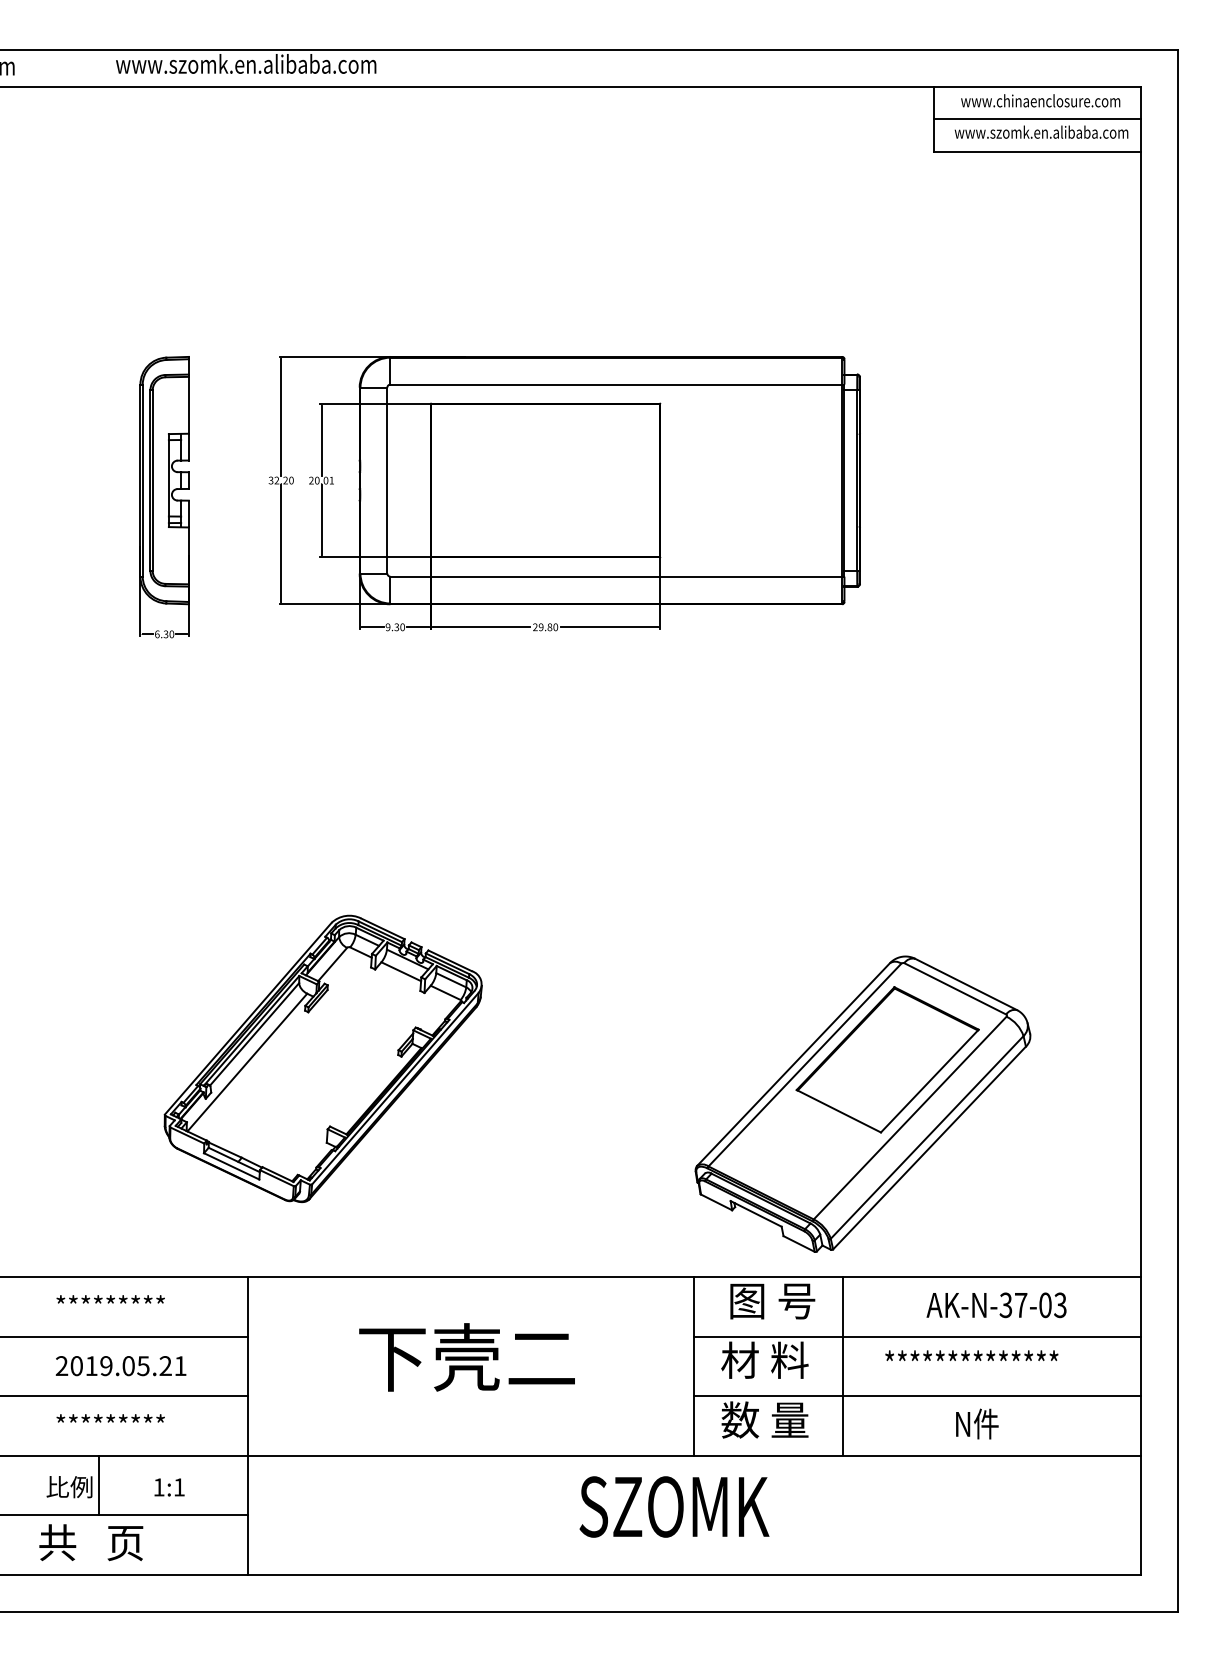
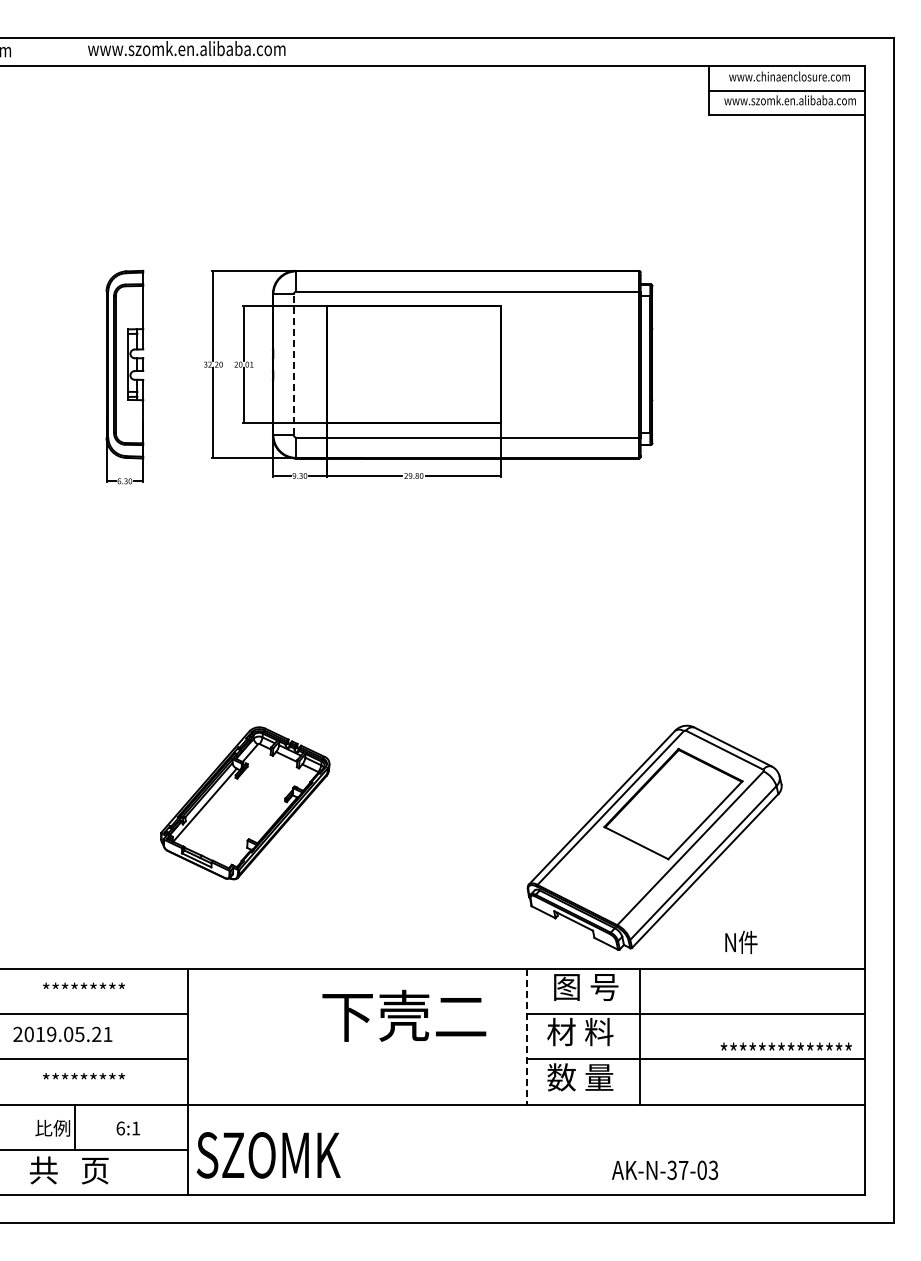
line: (386, 480) -> (293, 364), solid -> dashed
part: (323, 1057) -> (245, 802), size x0.7
text: (997, 1304) -> (665, 1169), moved
text: (970, 1355) -> (785, 1046), moved
text: (467, 1356) -> (404, 1015), moved
text: (120, 1366) -> (62, 1034), moved
line: (693, 1366) -> (526, 1036), solid -> dashed
text: (977, 1424) -> (741, 942), moved
text: (158, 1487) -> (120, 1128), 1:1 -> 6:1
text: (674, 1507) -> (268, 1155), moved

